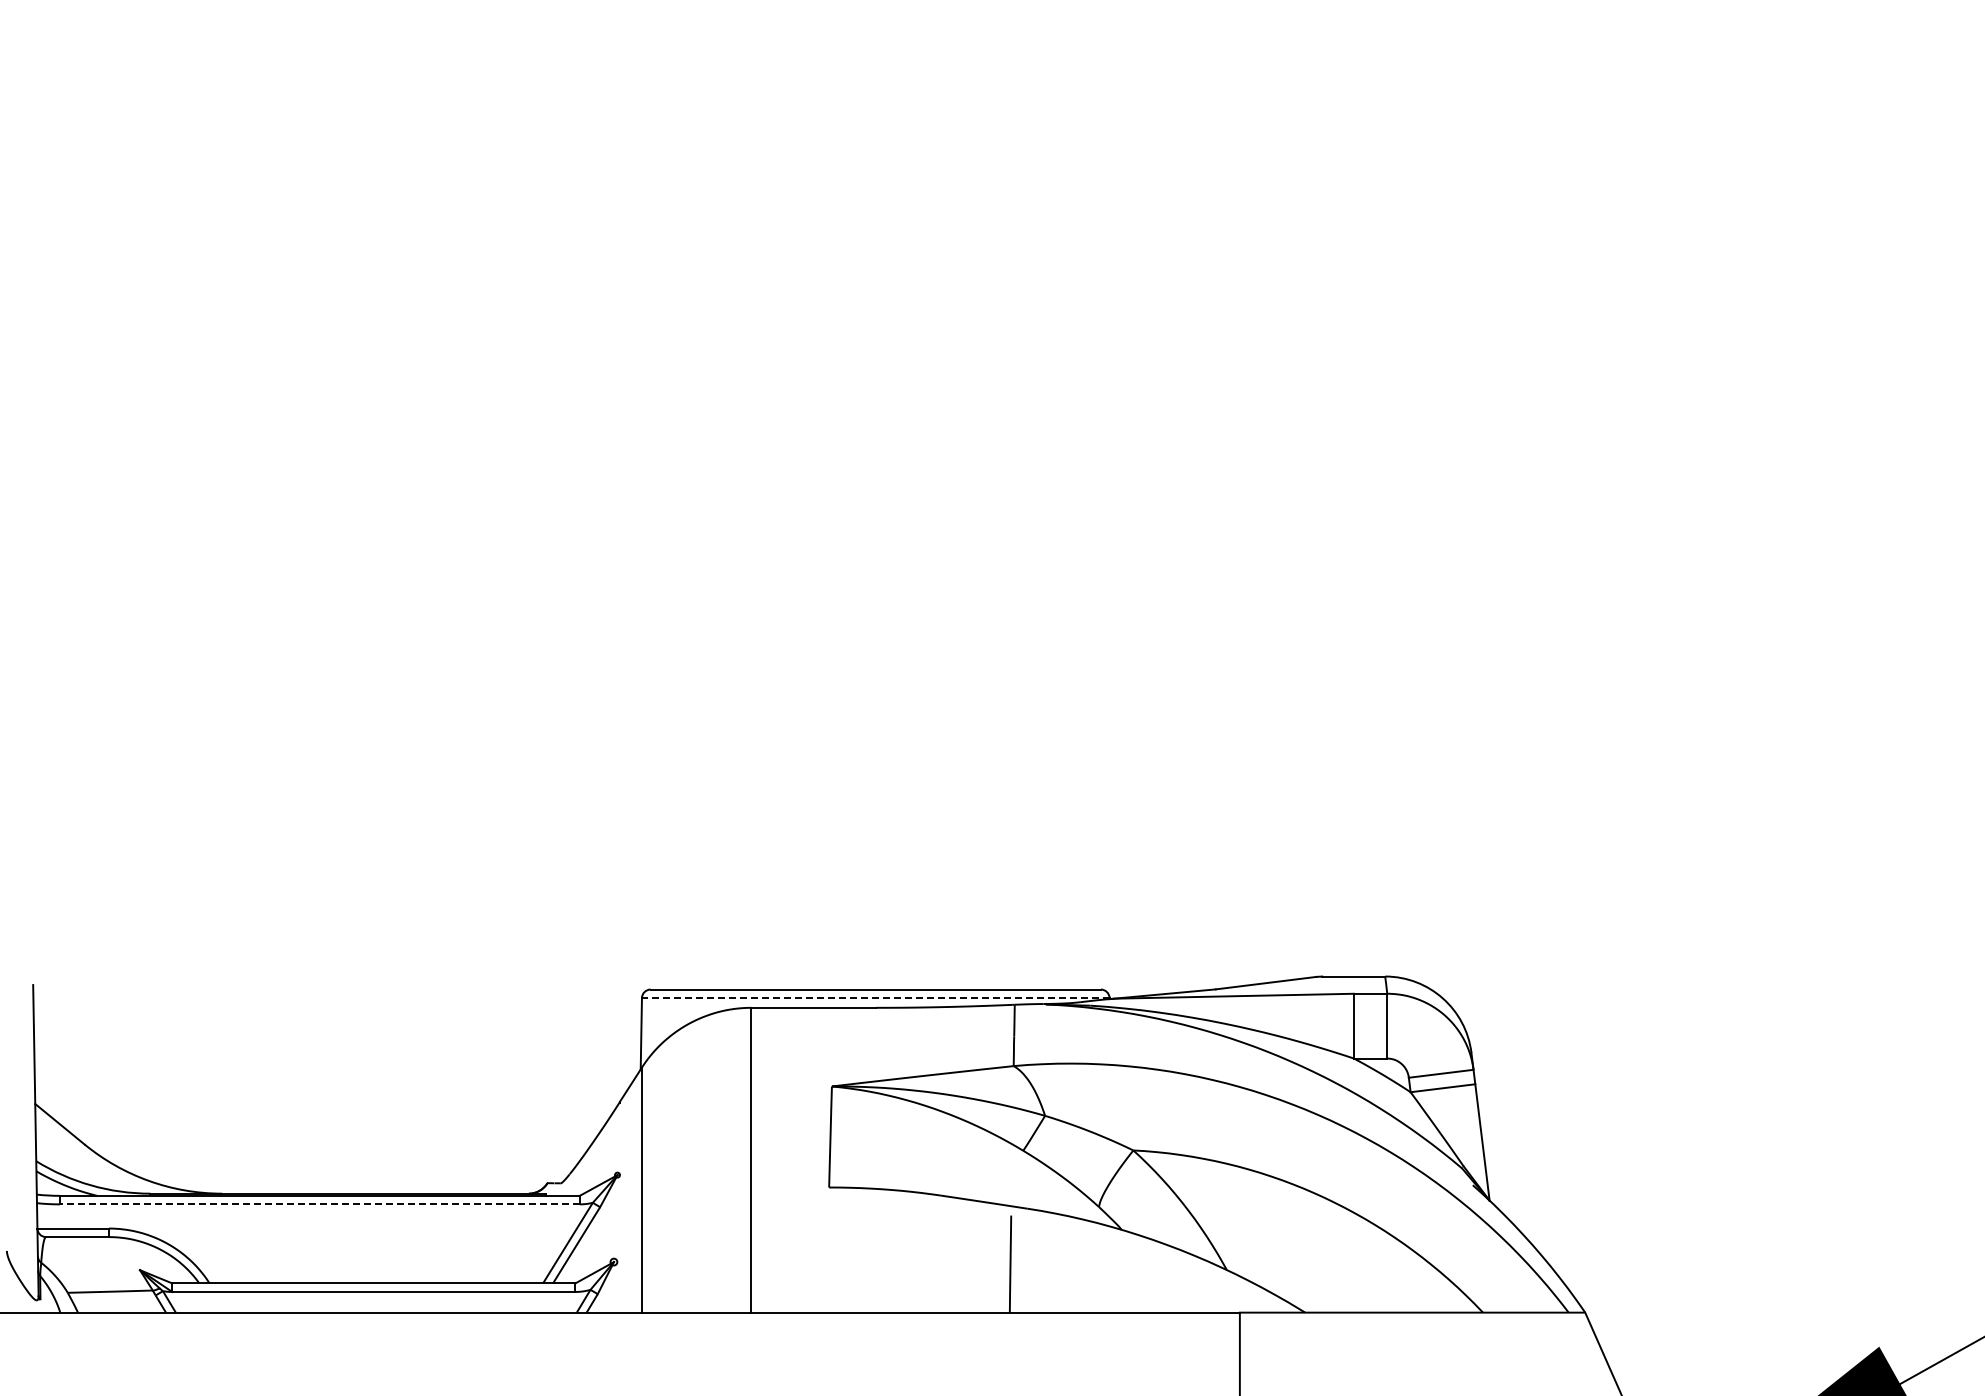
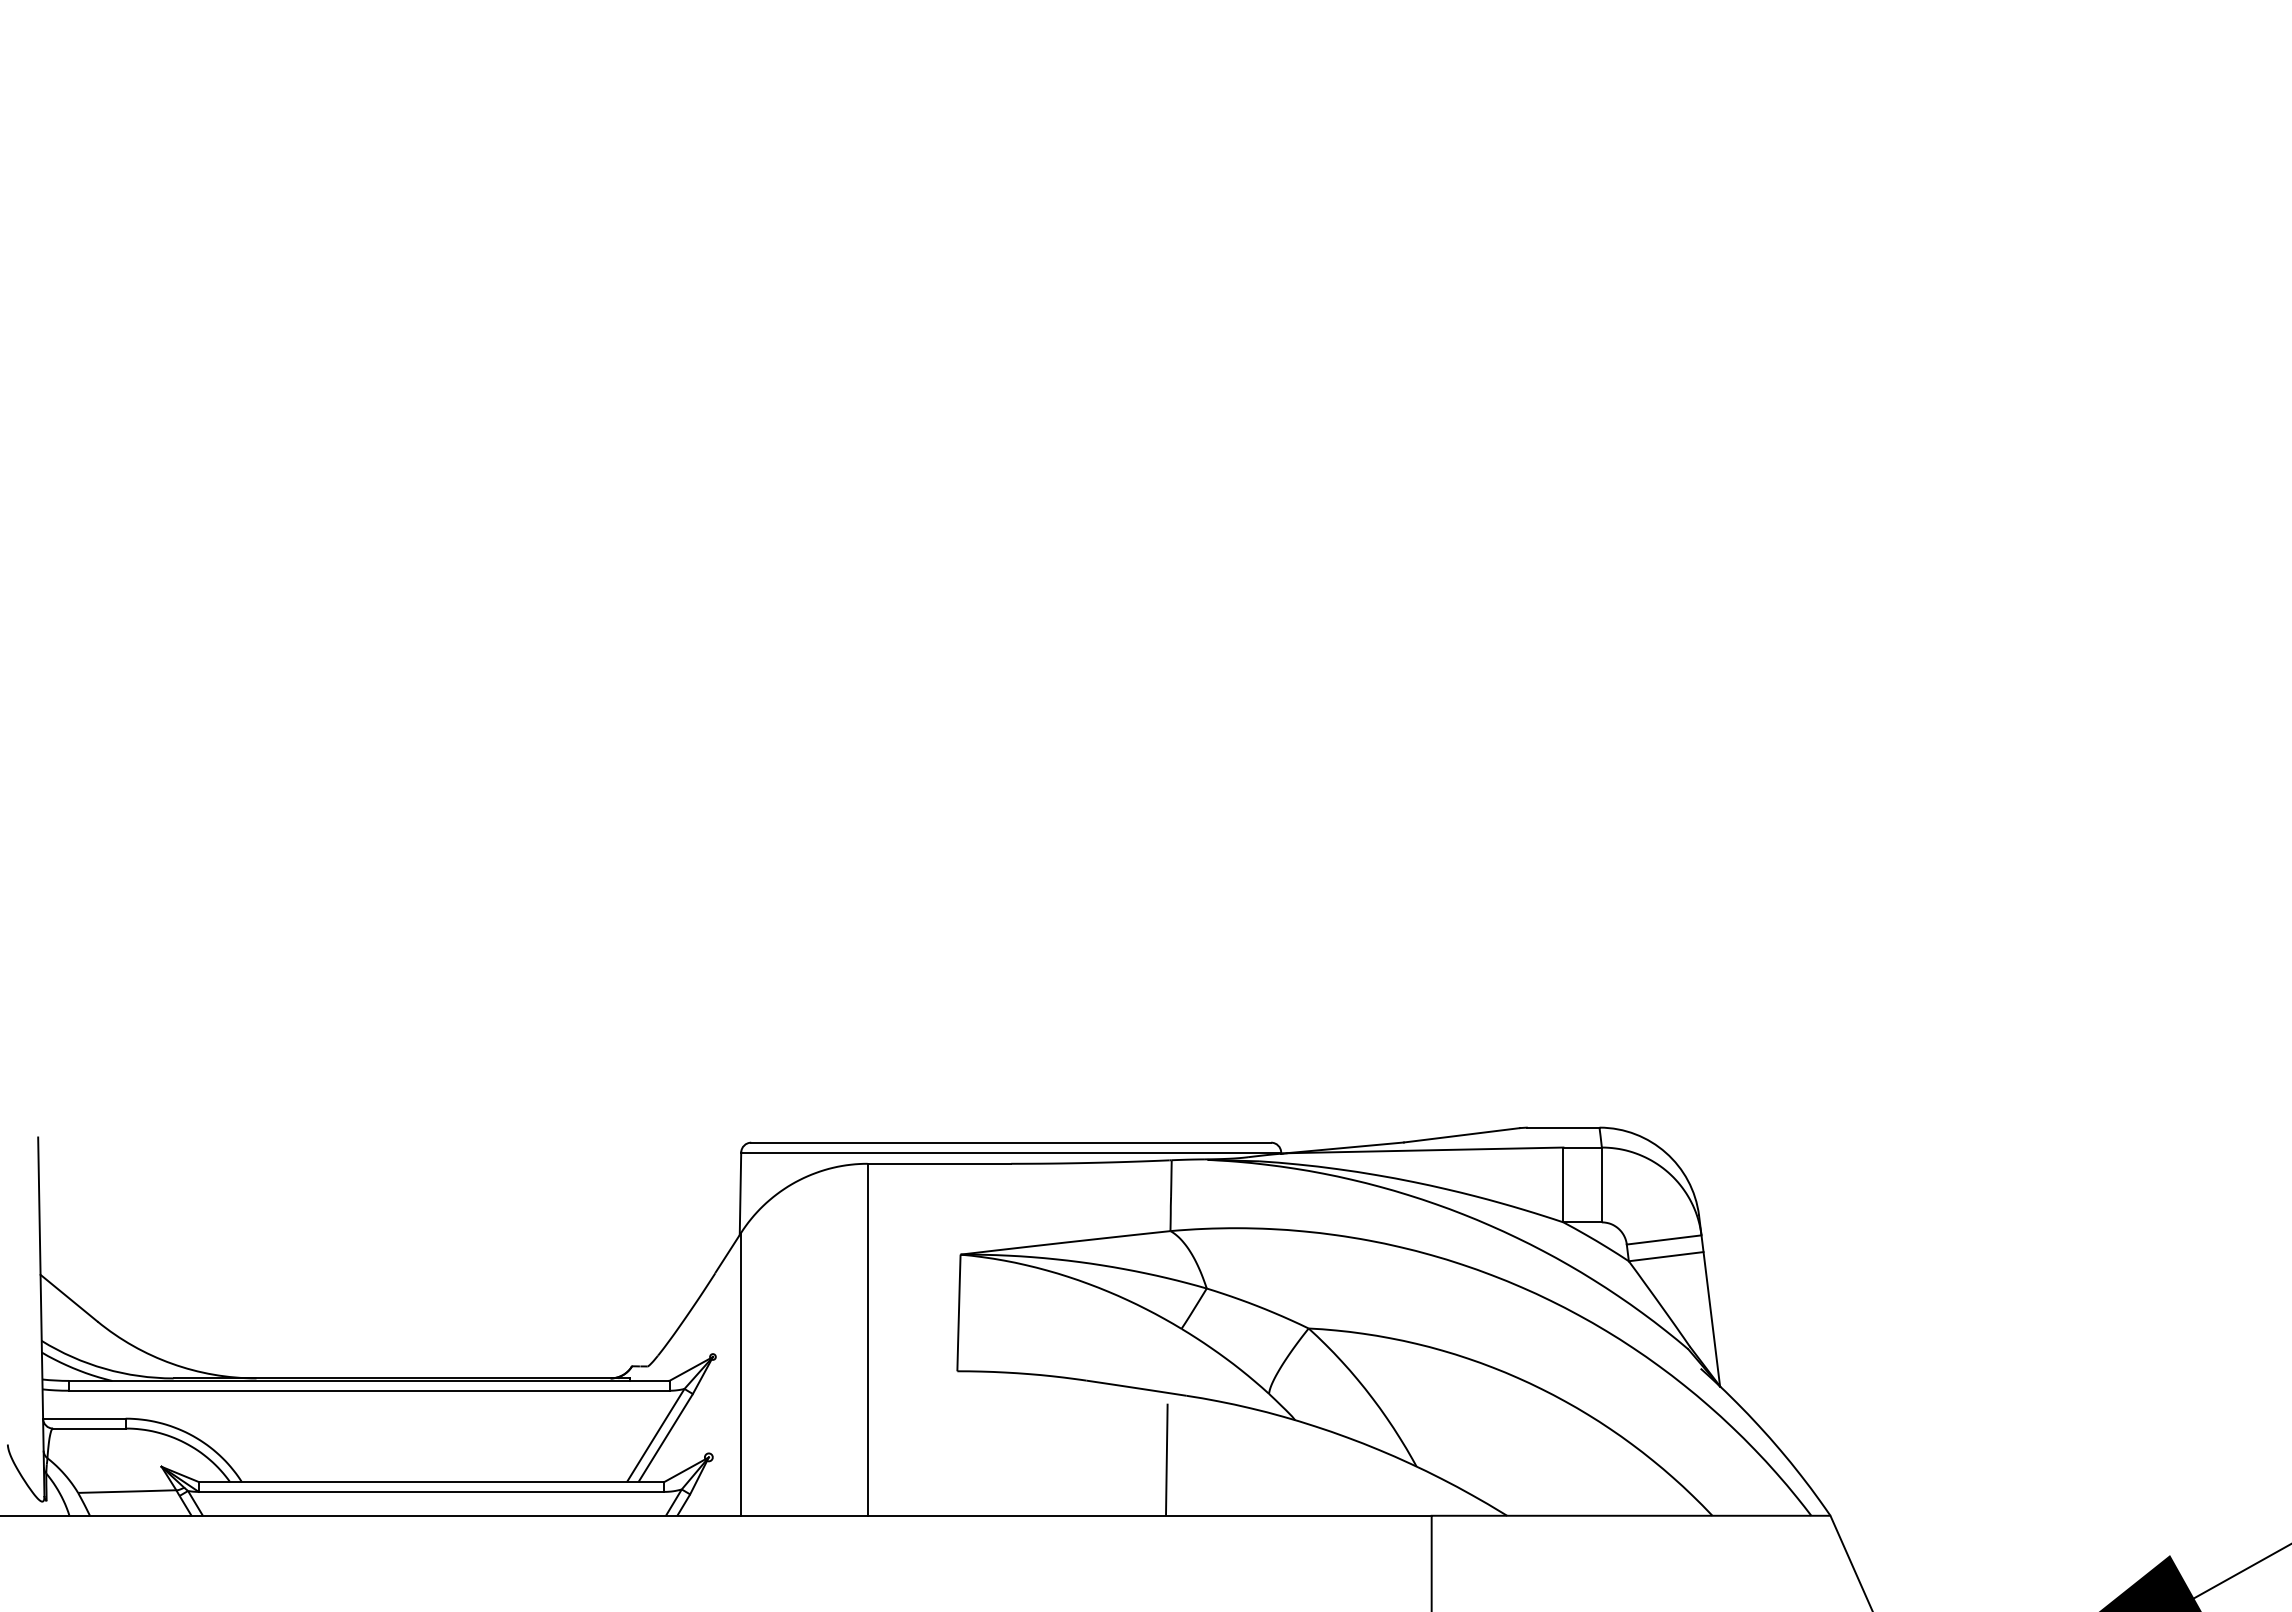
line: (875, 998) -> (1010, 1153), dashed -> solid
line: (319, 1204) -> (368, 1390), dashed -> solid

